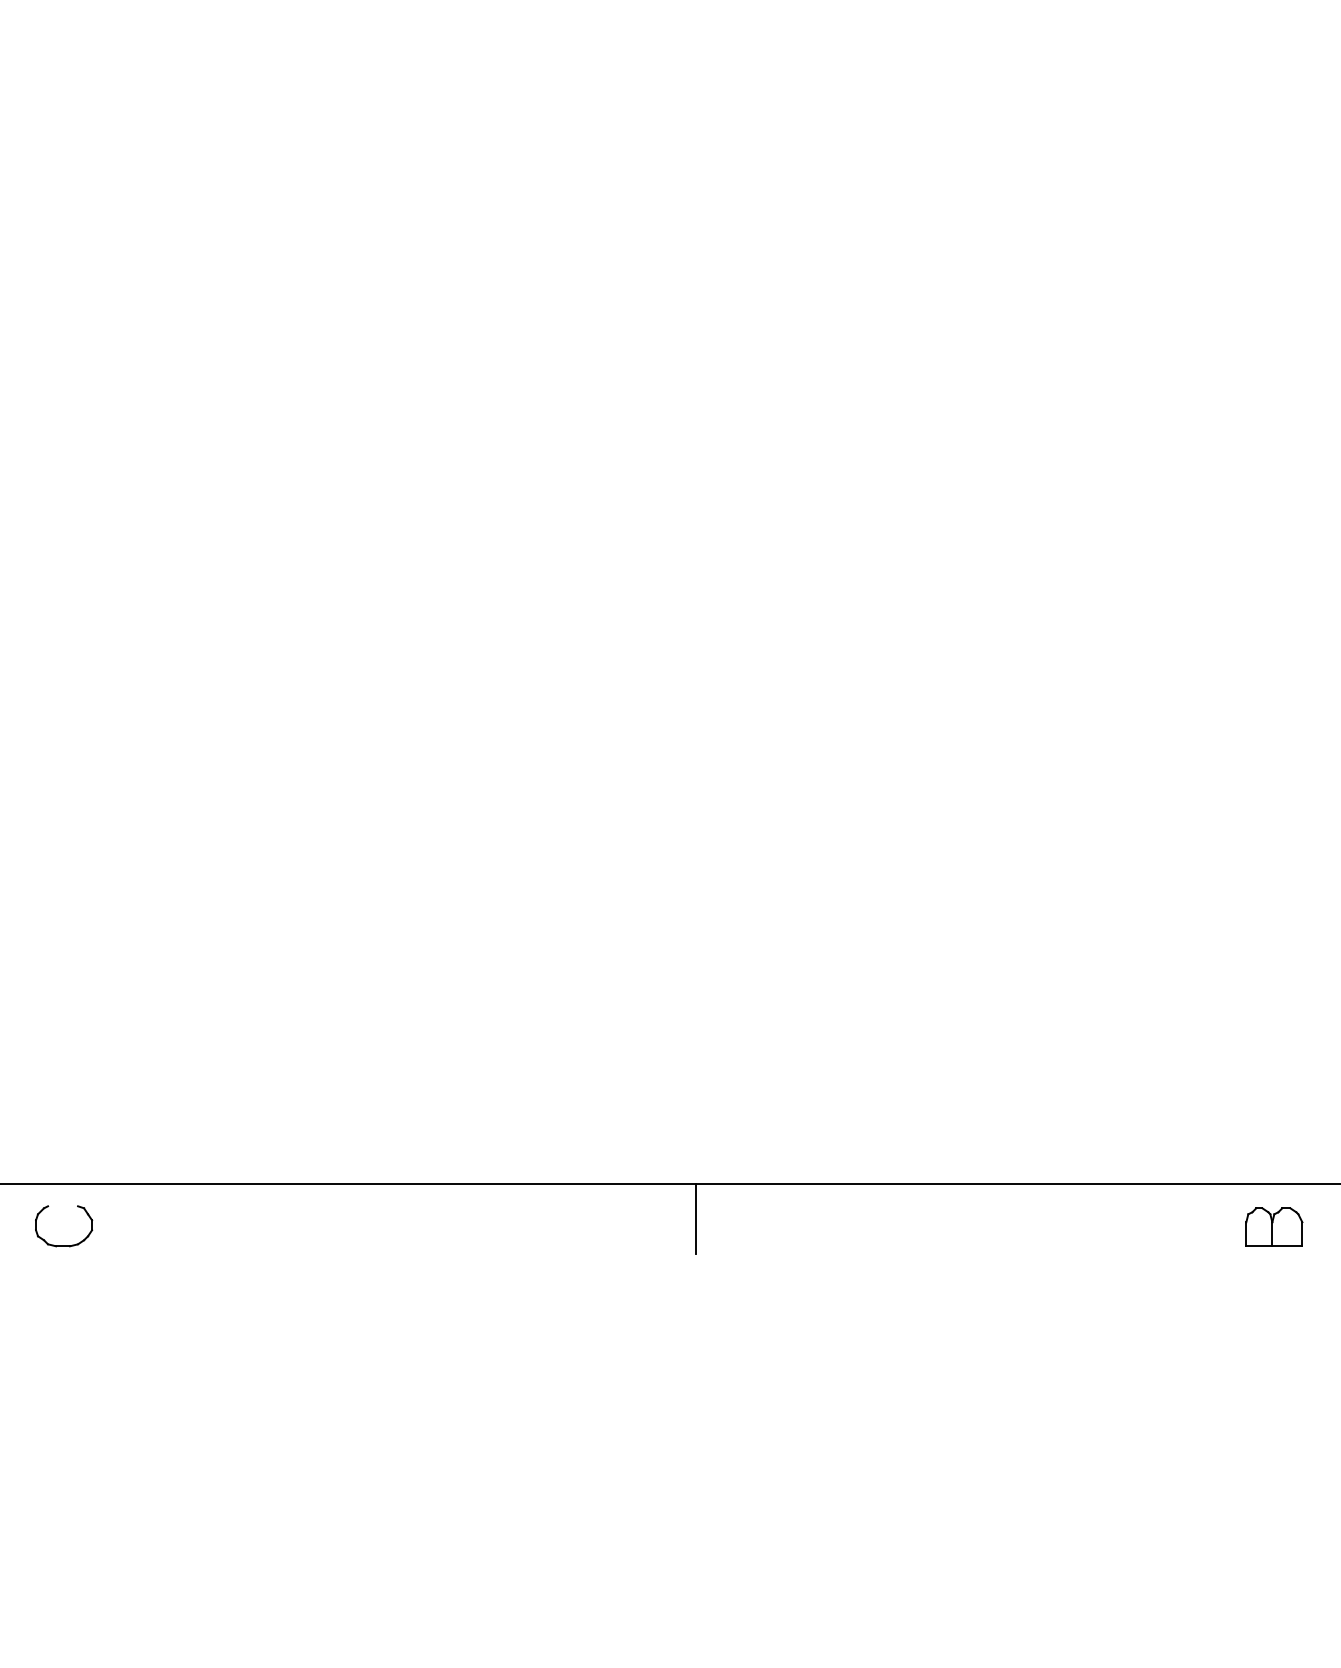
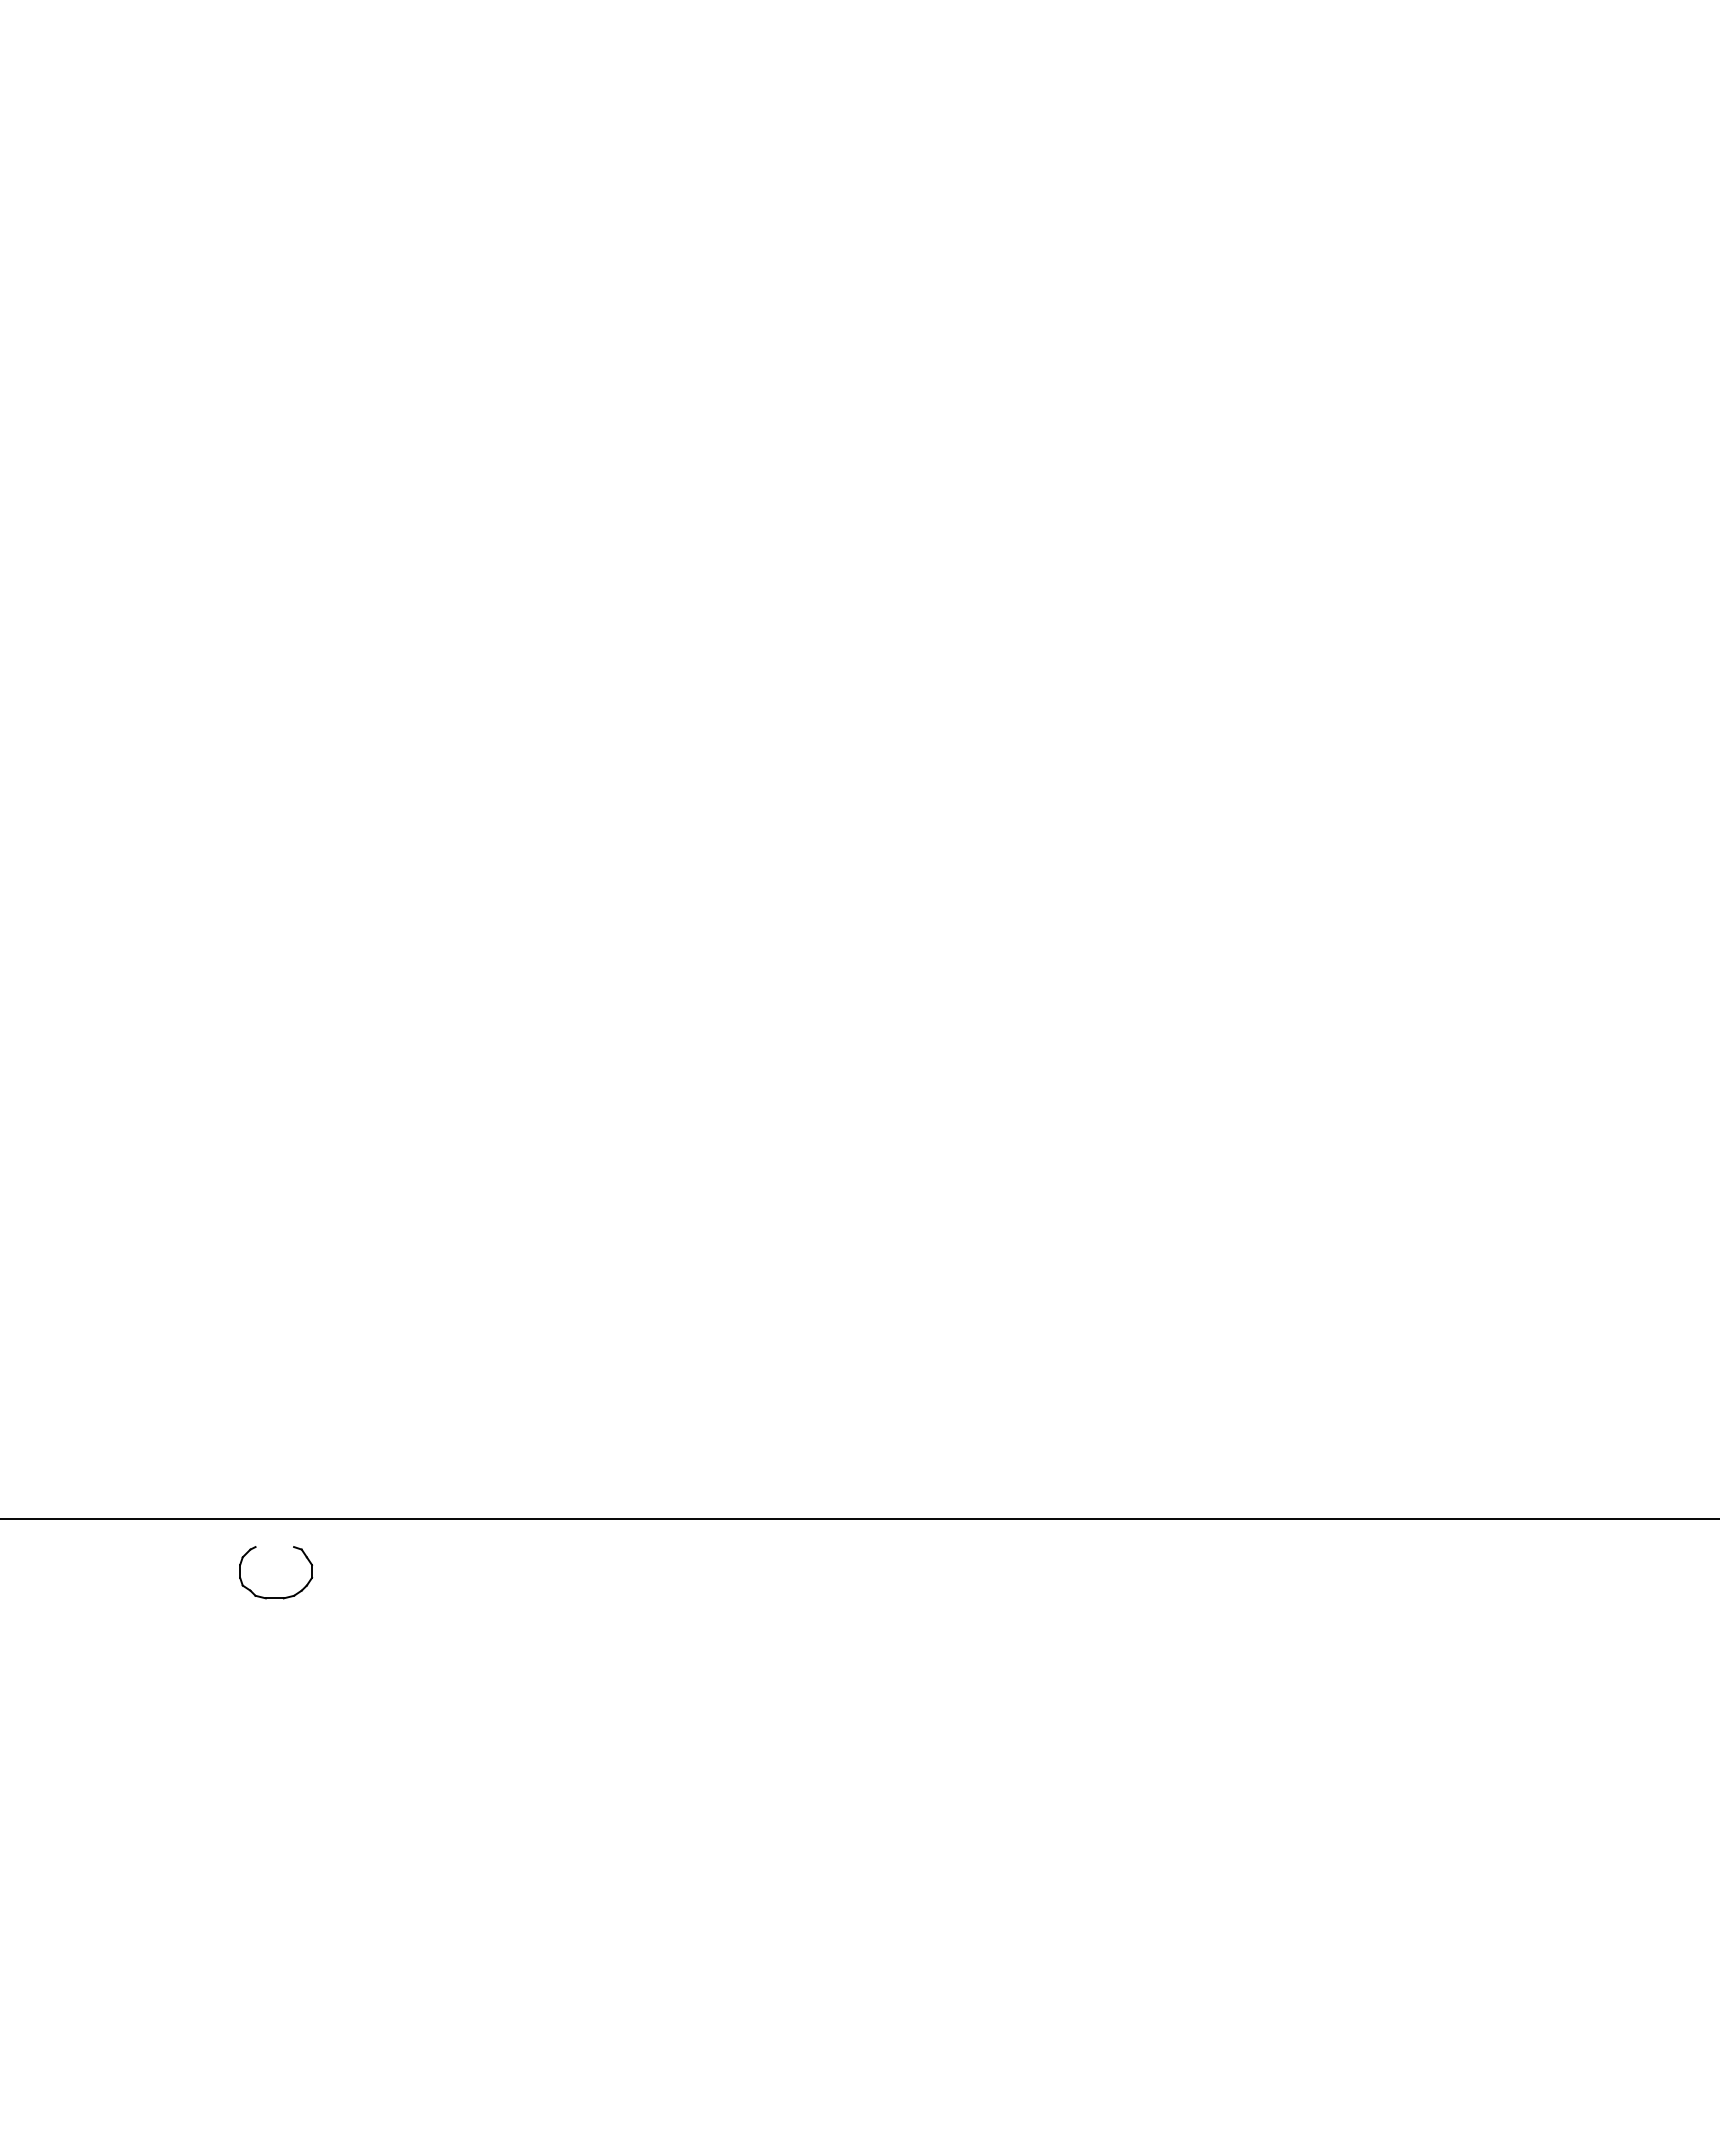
line: (695, 1219) -> (892, 1563), removed
part: (1274, 1226) -> (1634, 1573), removed
part: (64, 1245) -> (276, 1597), moved

